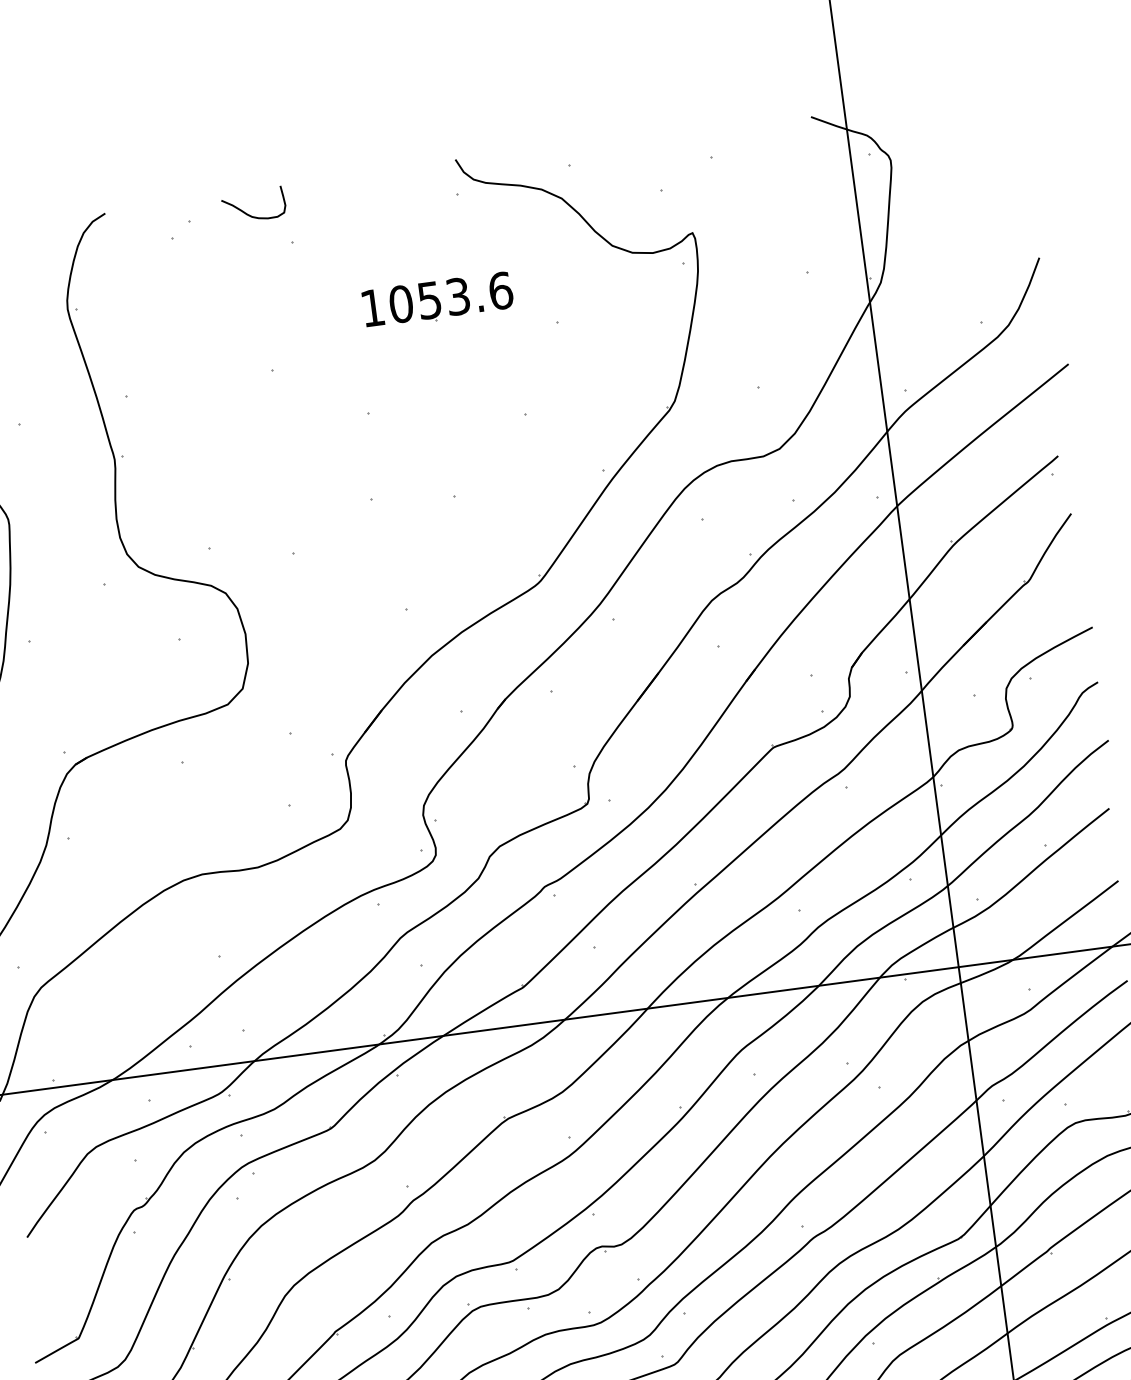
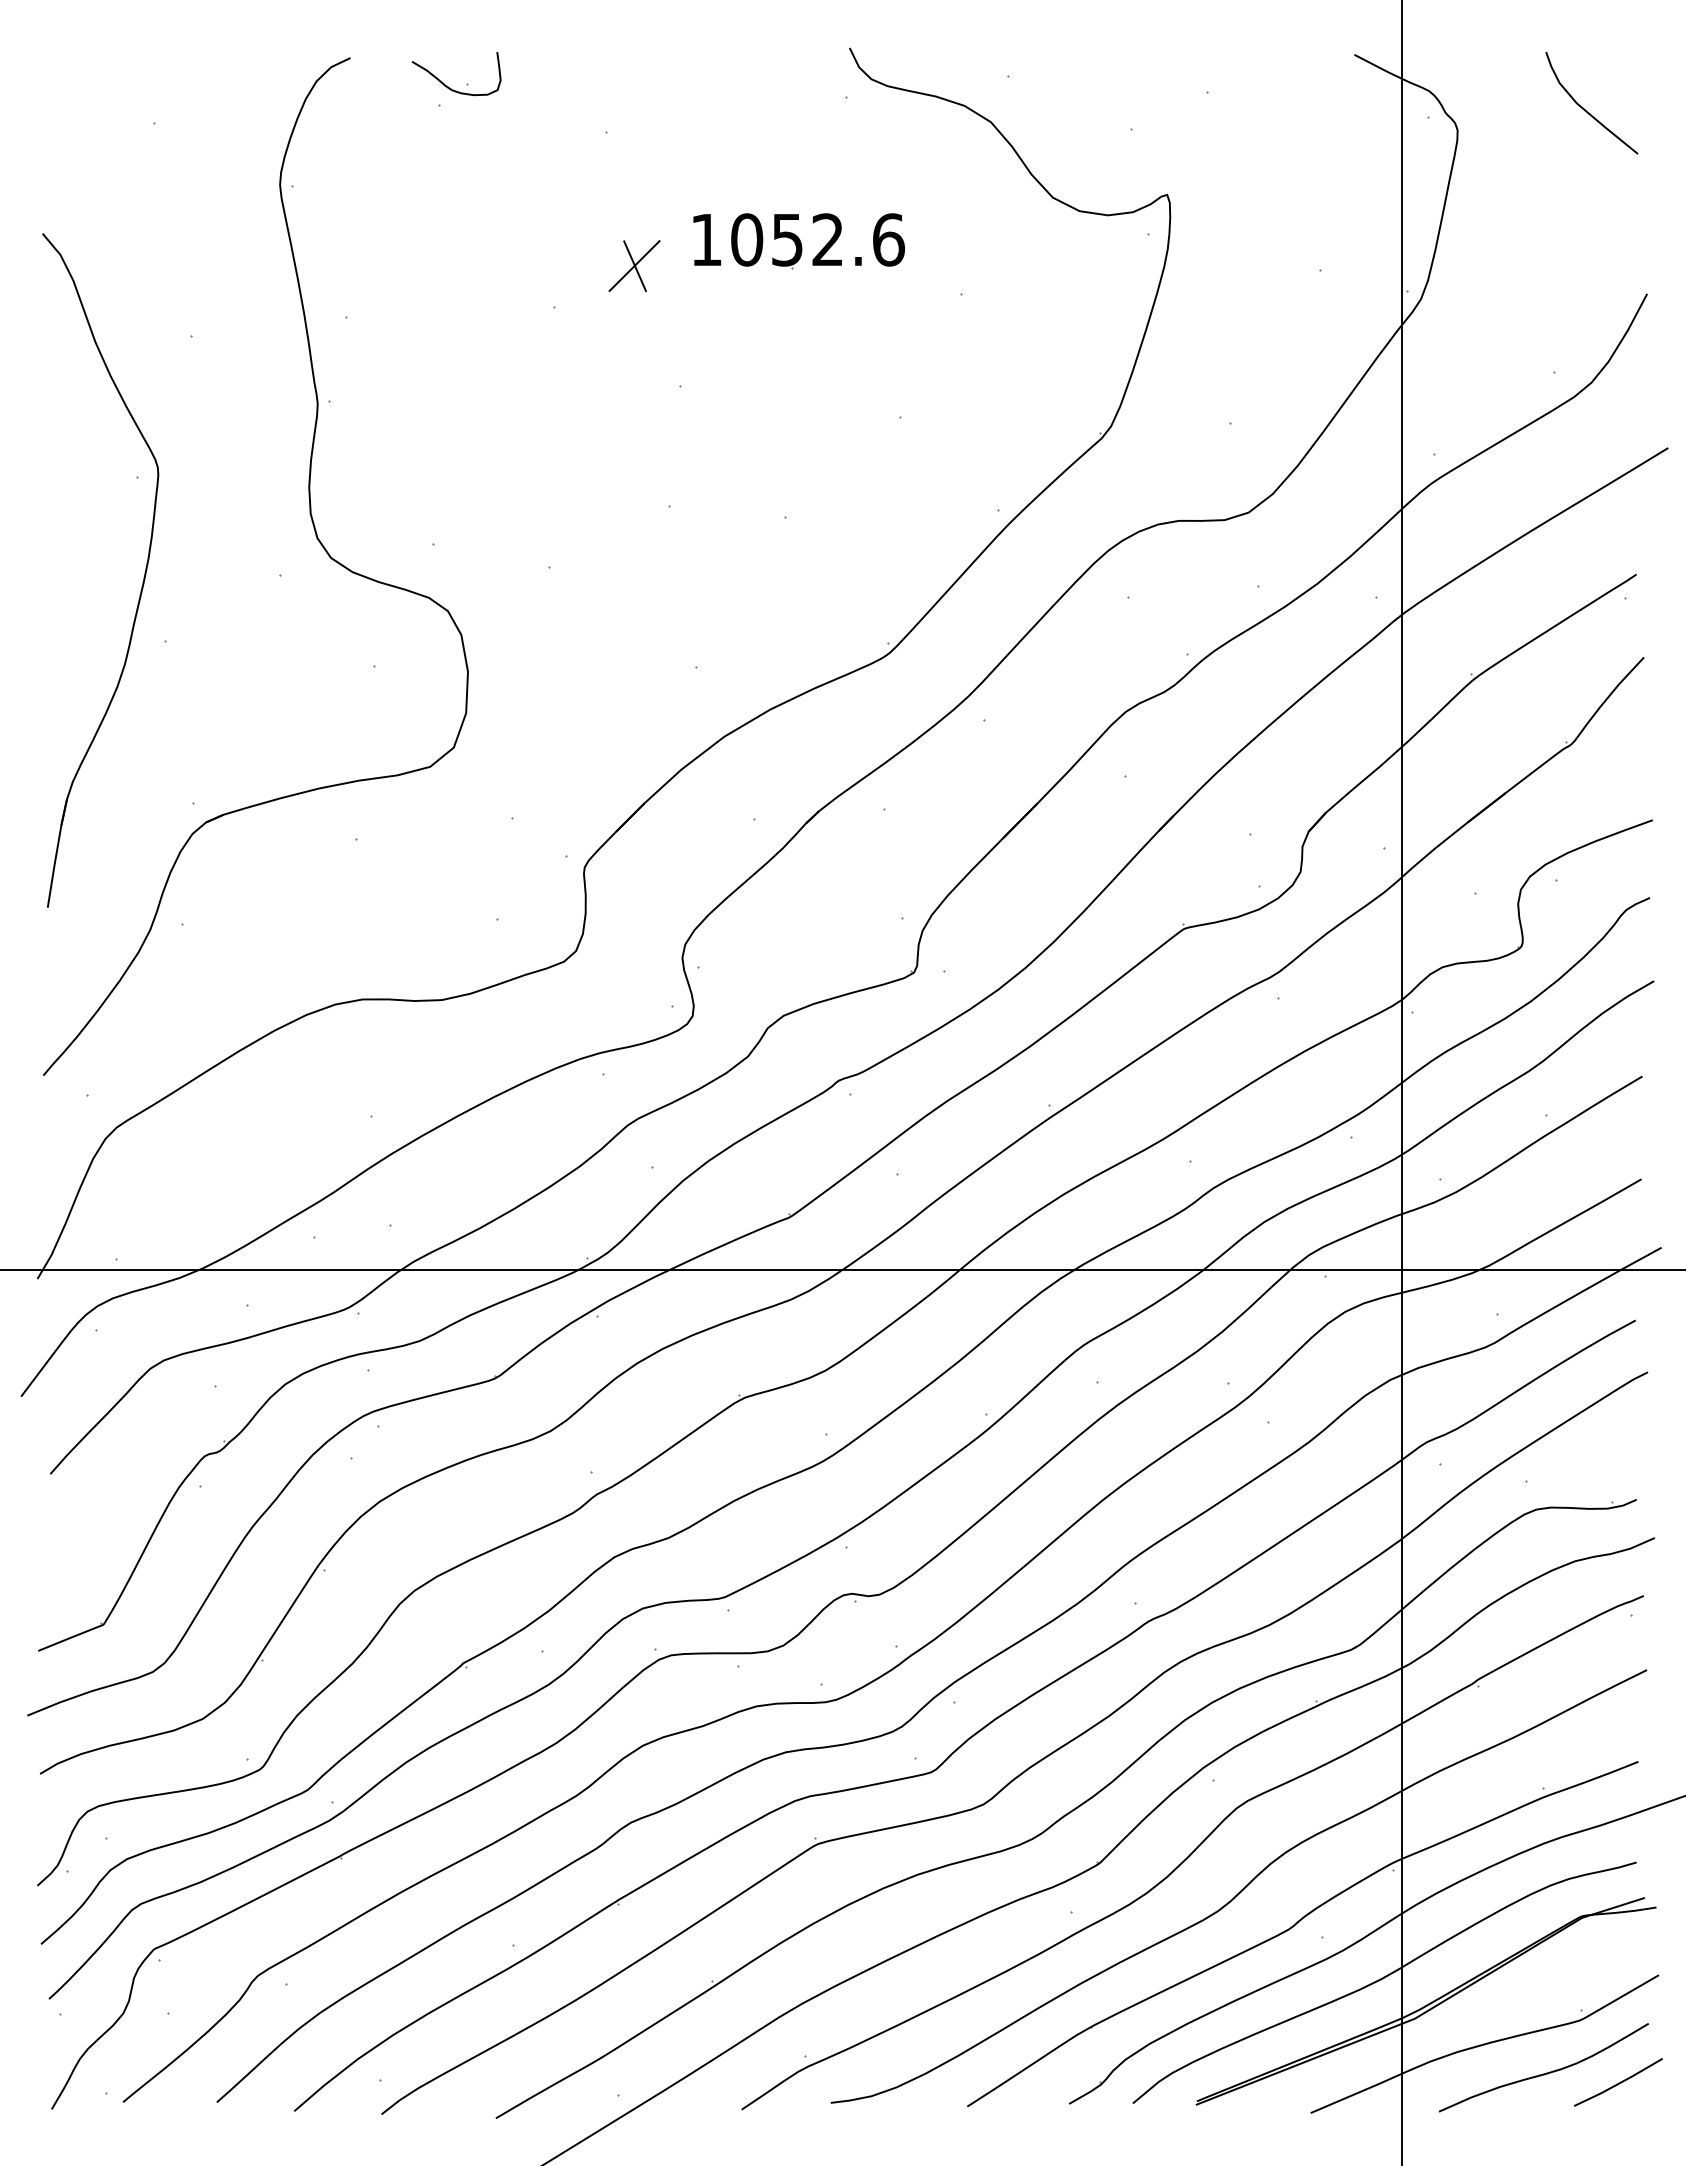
curve: (978, 133) -> (1585, 109), added
curve: (249, 214) -> (448, 86), moved
text: (457, 296) -> (827, 239), 1053.6 -> 1052.6
part: (324, 333) -> (634, 266), added

